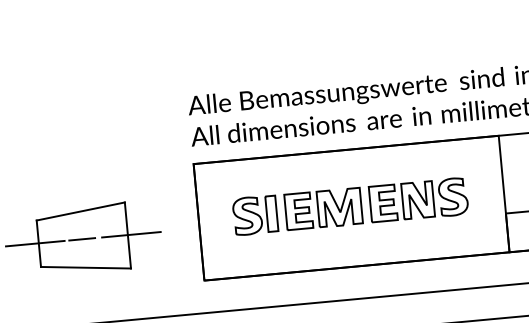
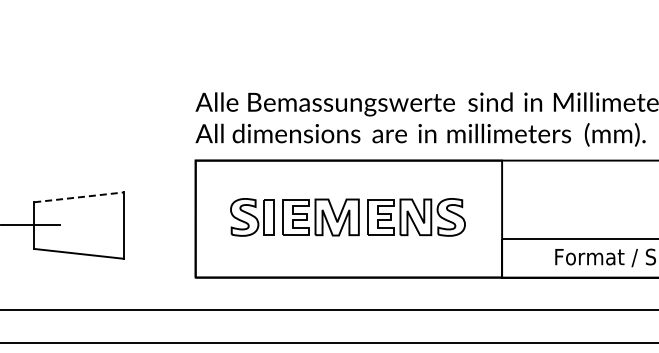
line: (80, 211) -> (78, 197), solid -> dashed
line: (130, 235) -> (126, 225), removed
line: (81, 239) -> (77, 225), removed

